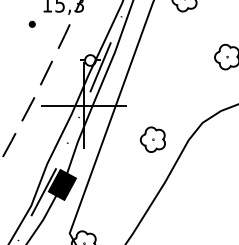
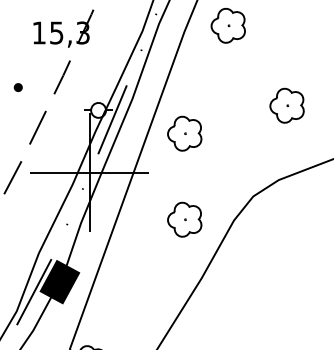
part: (31, 24) -> (17, 87), moved
part: (152, 77) -> (184, 133), added

